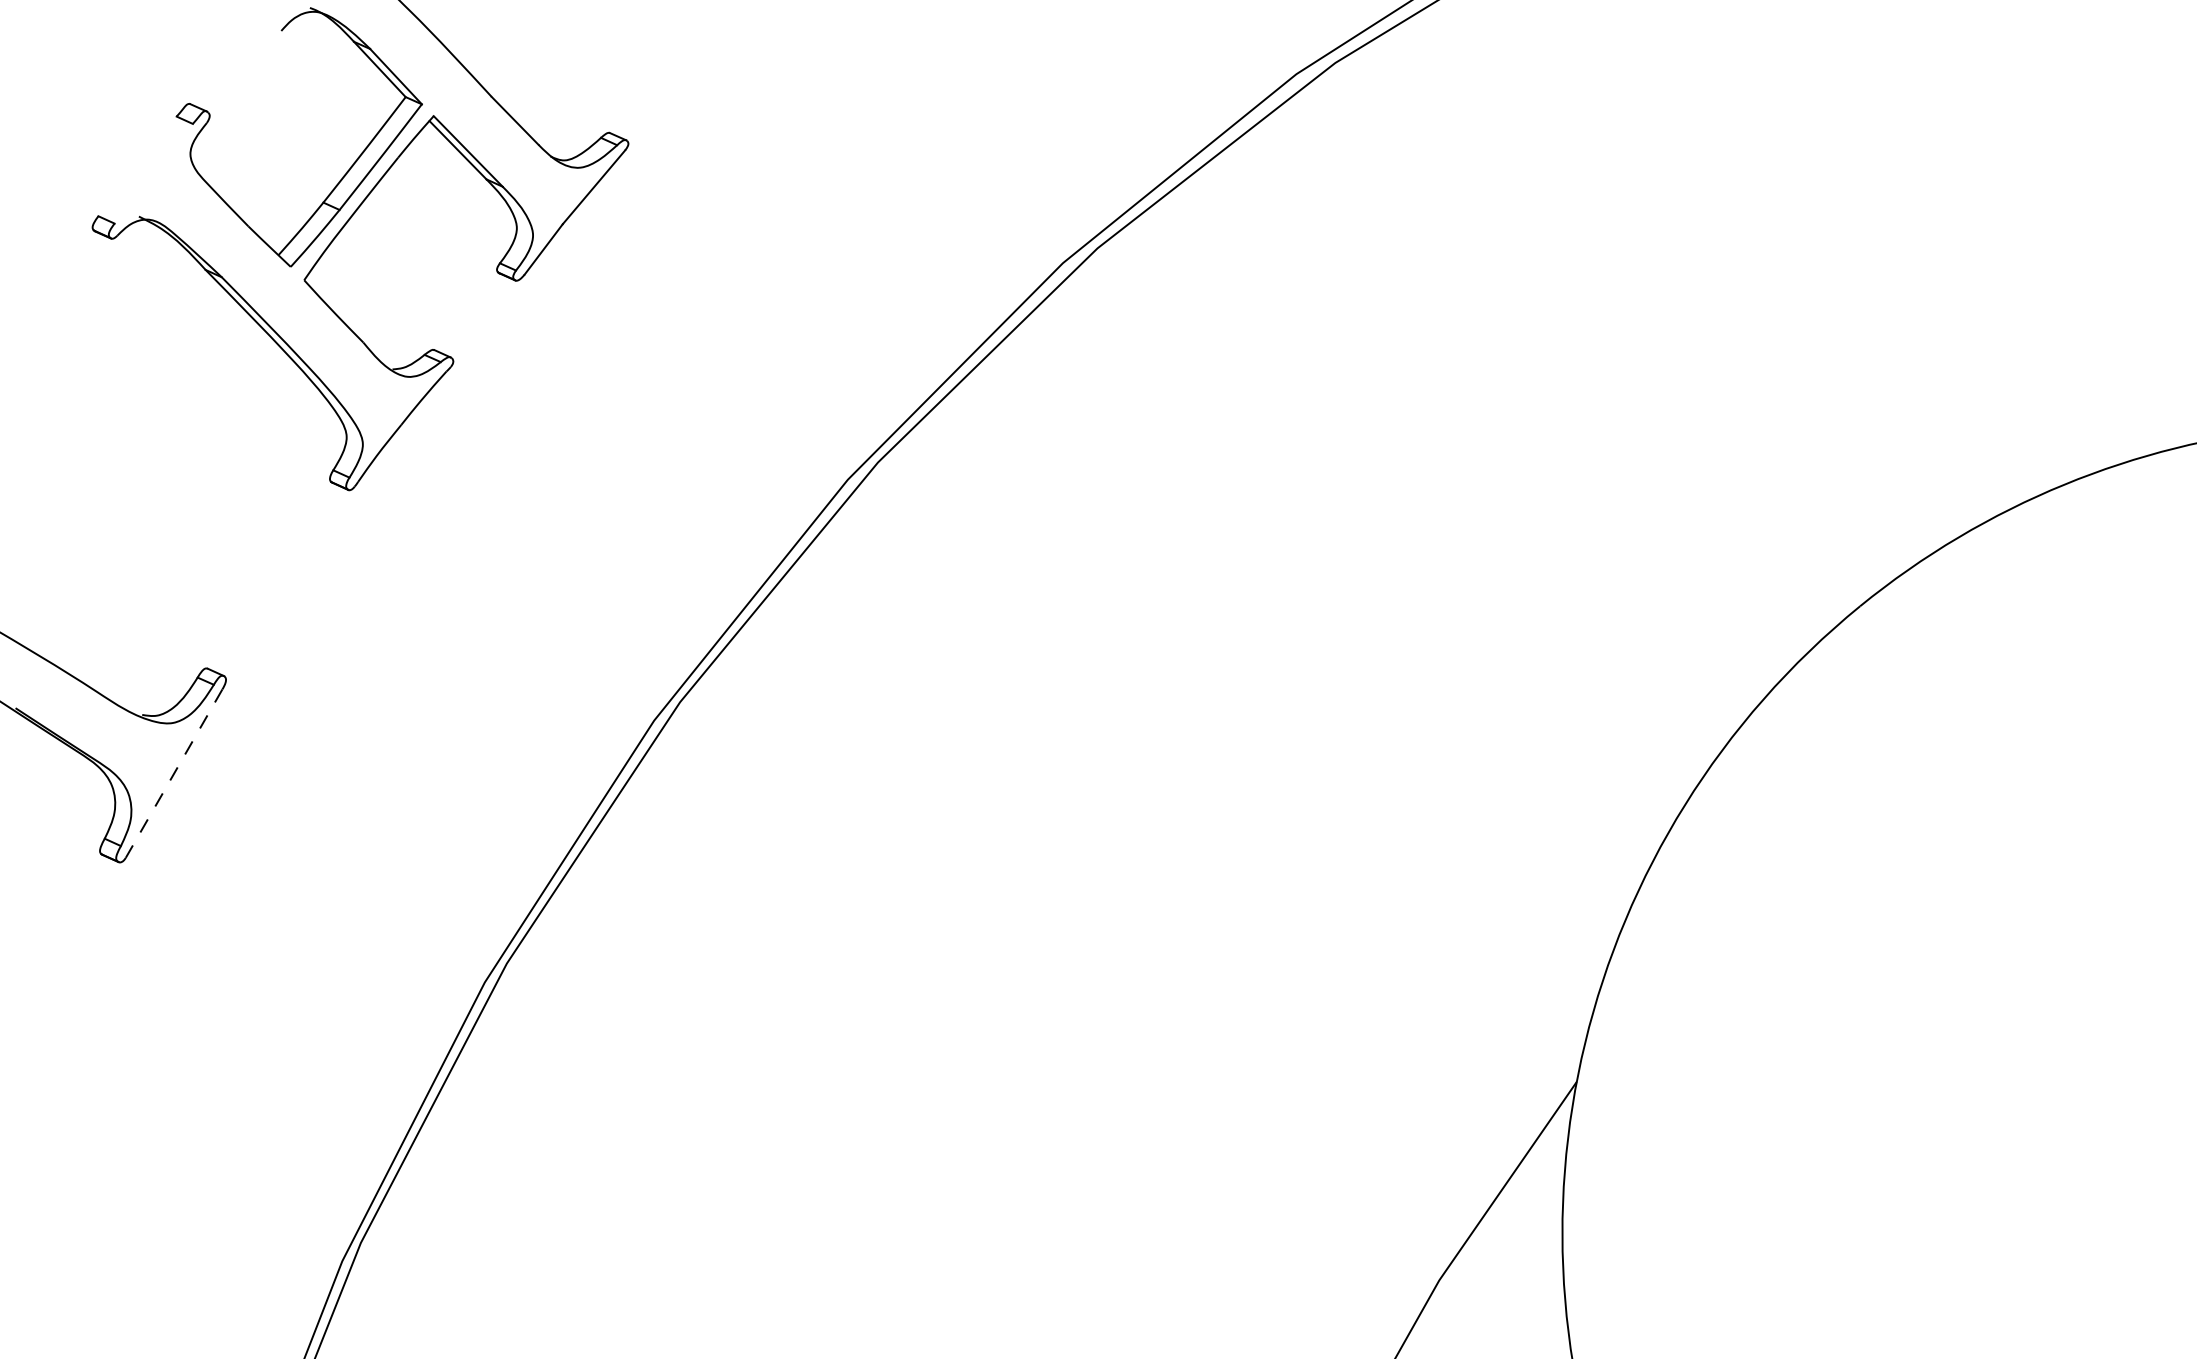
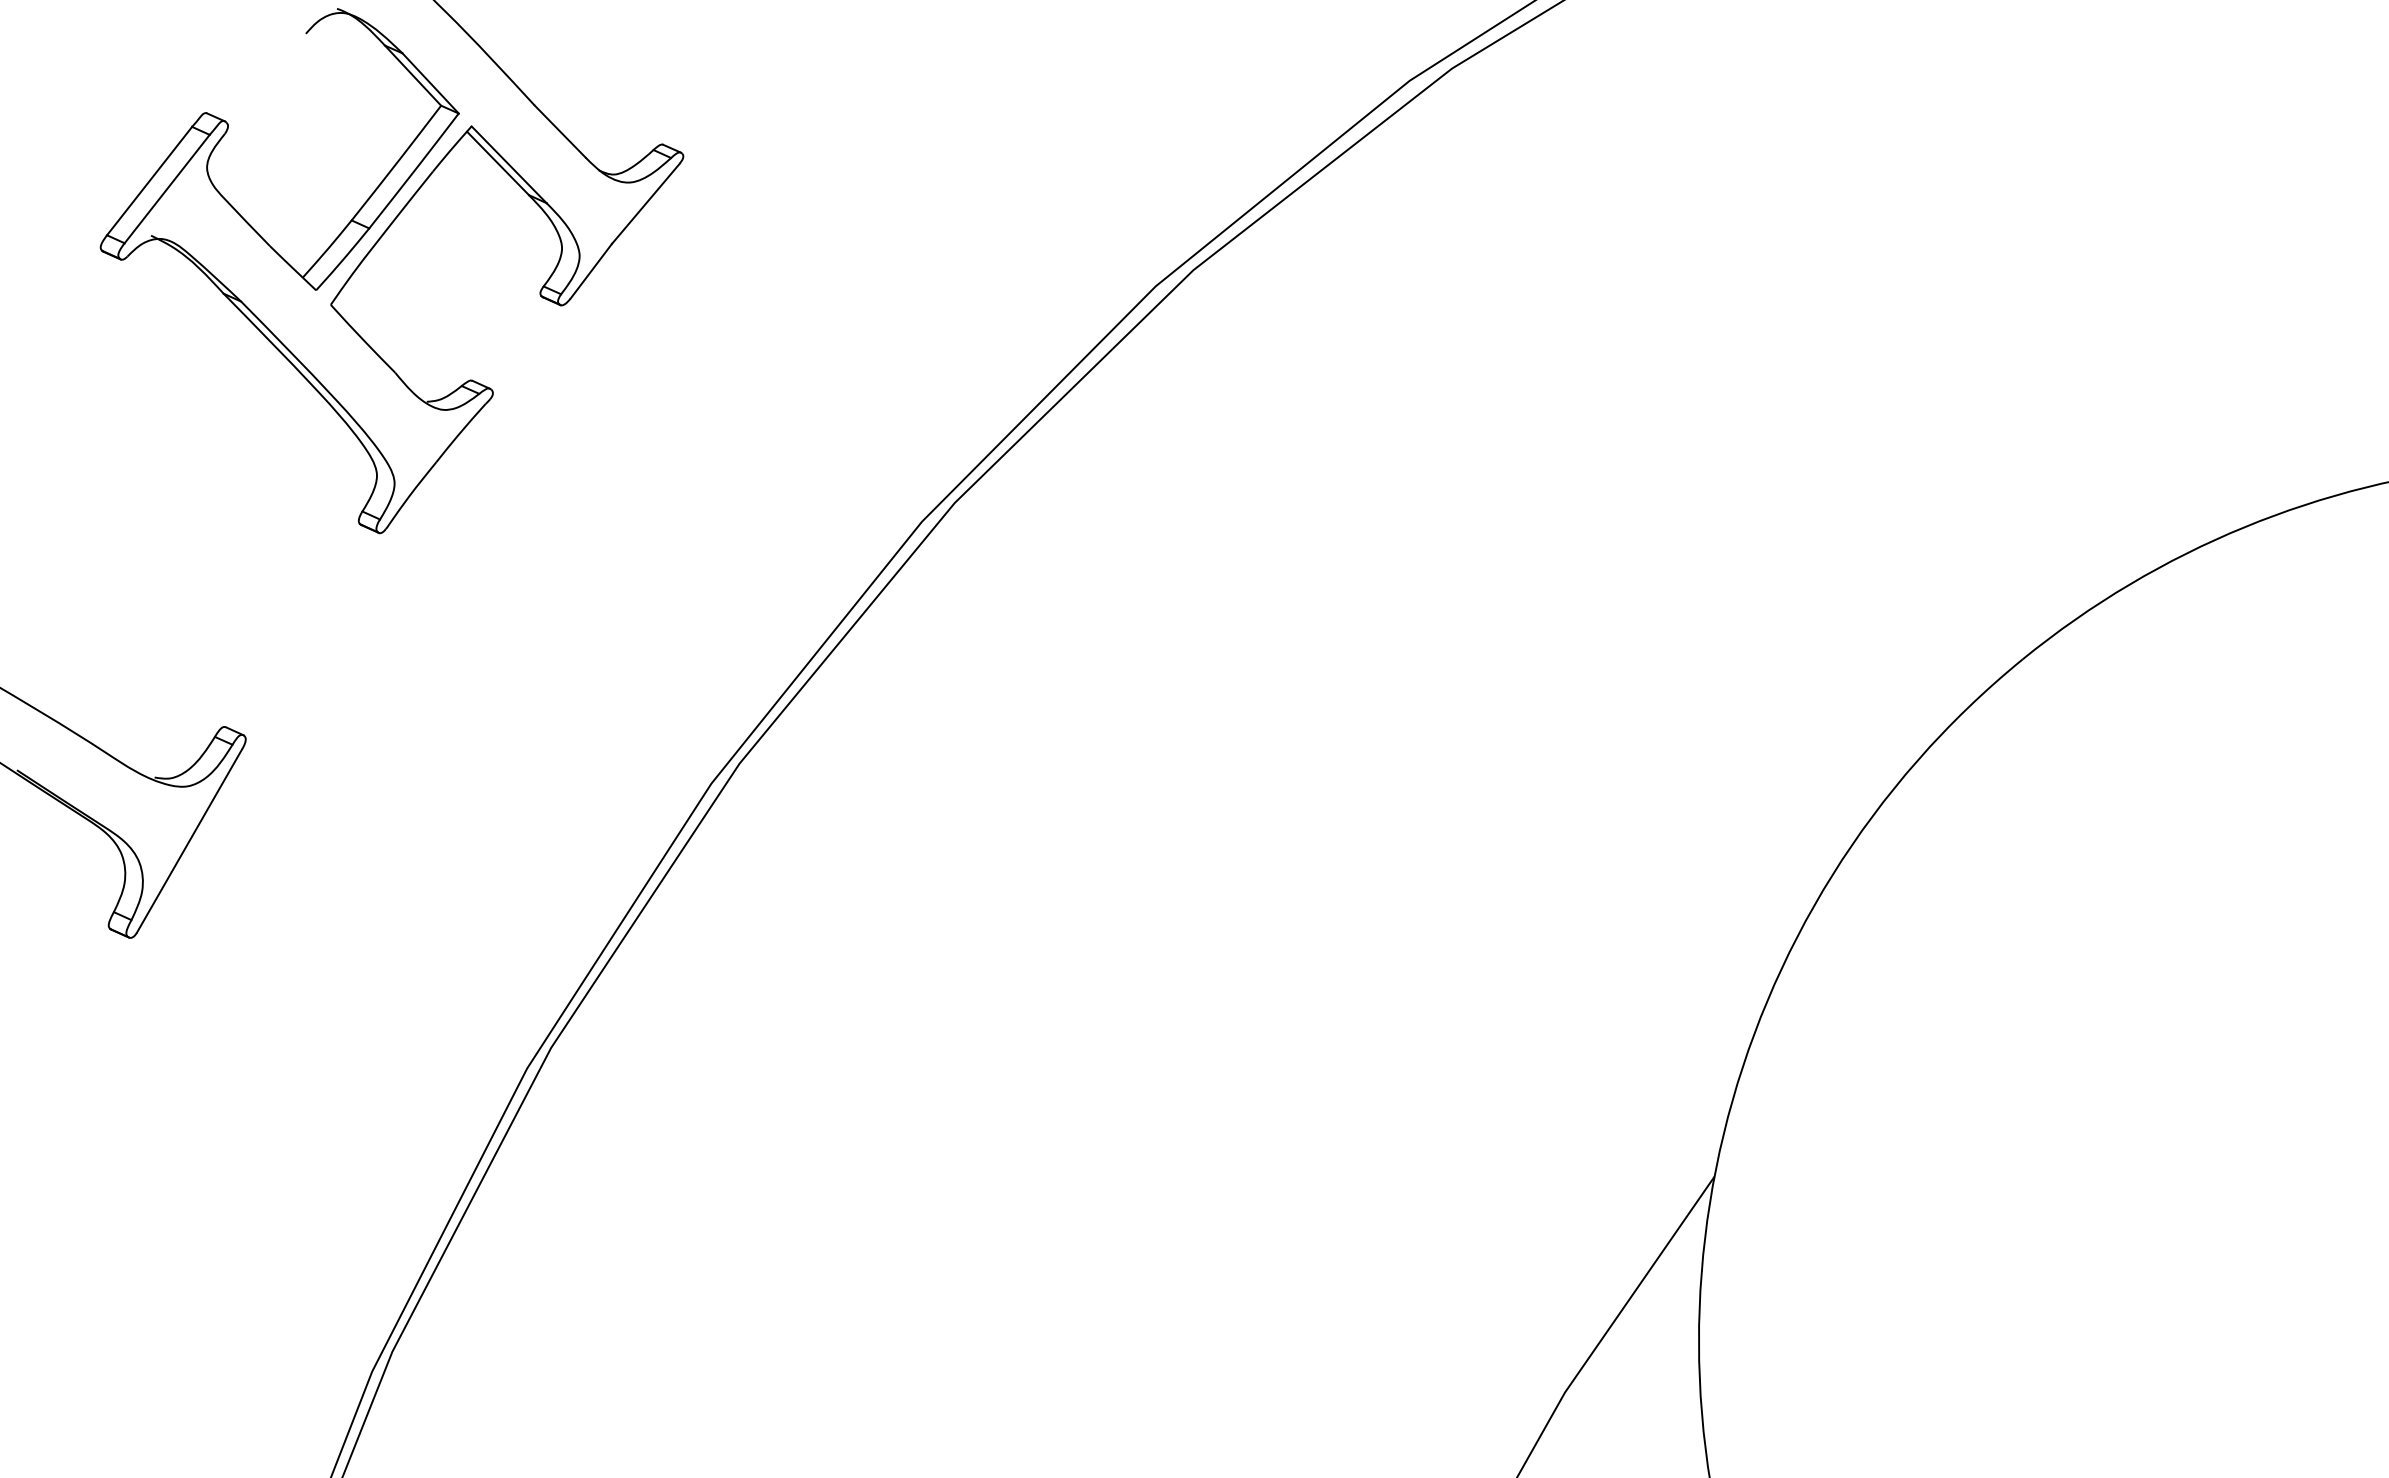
line: (137, 166) -> (149, 181), added
line: (153, 173) -> (166, 188), added
line: (173, 774) -> (188, 842), dashed -> solid

